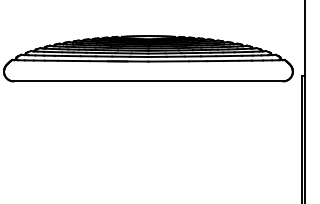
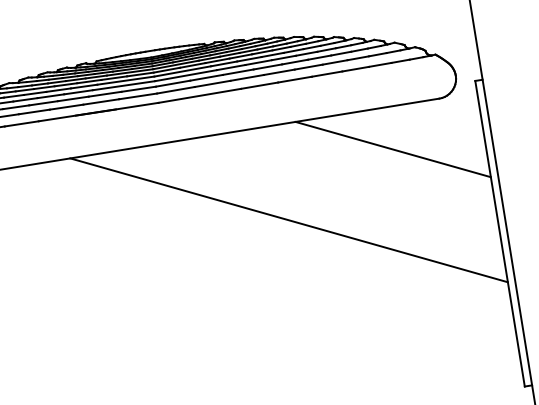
line: (256, 101) -> (391, 148), added
line: (201, 127) -> (288, 219), added

